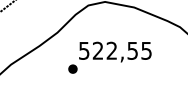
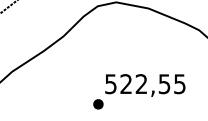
text: (109, 57) -> (138, 91), moved

